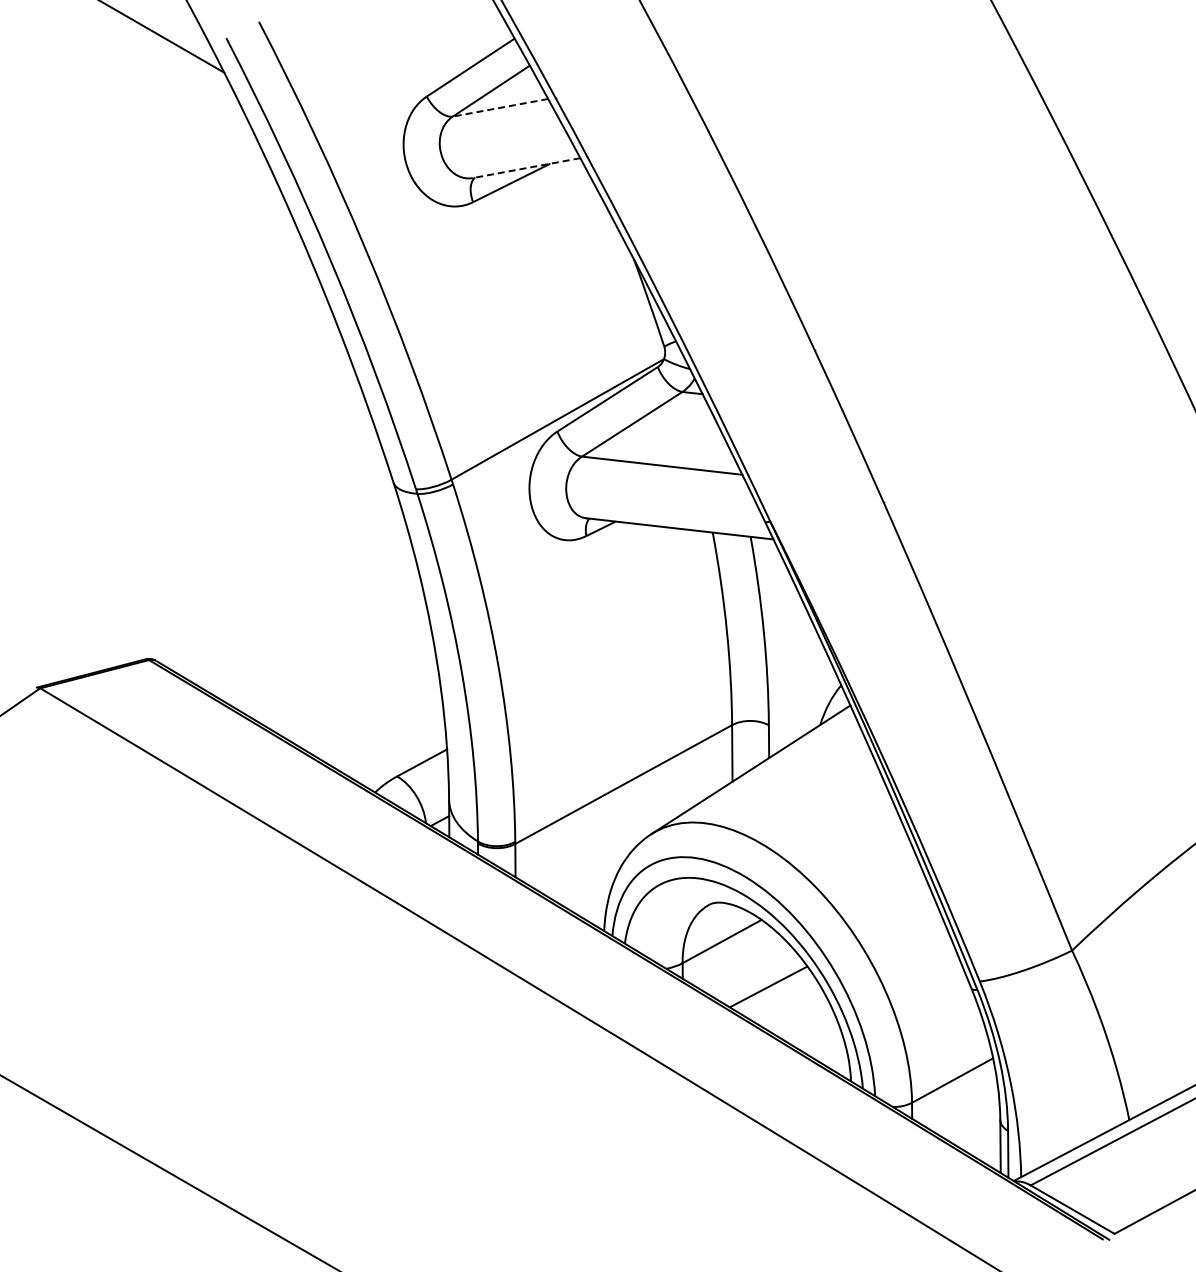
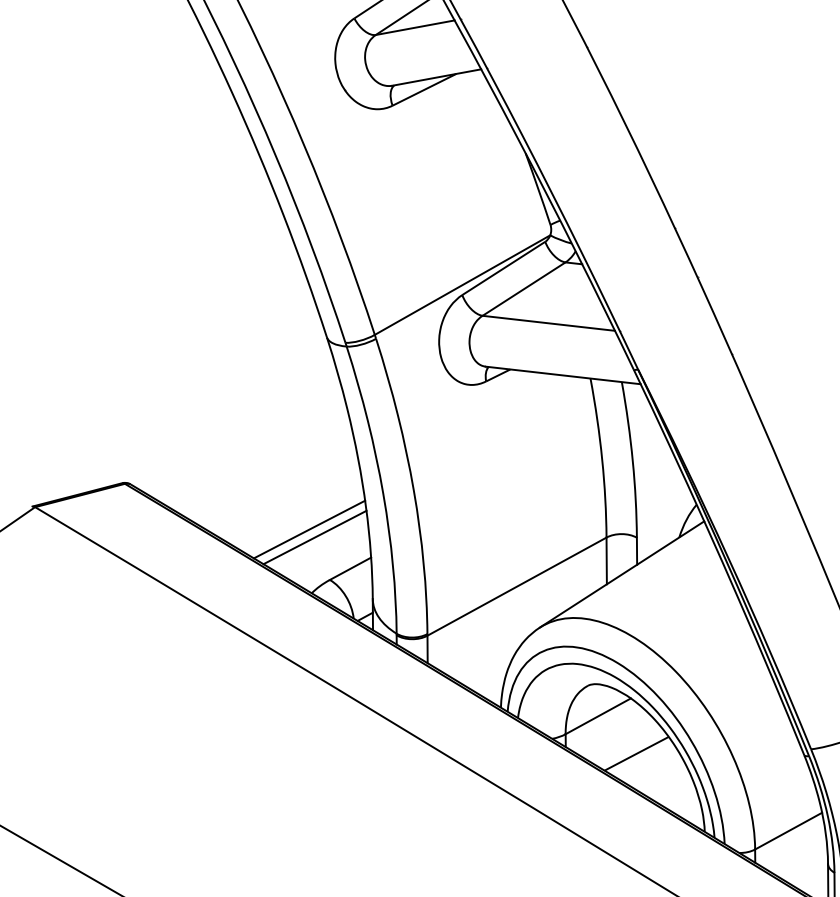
line: (500, 107) -> (415, 27), dashed -> solid
line: (526, 168) -> (436, 77), dashed -> solid
line: (372, 715) -> (309, 529), added
line: (378, 724) -> (314, 537), added

